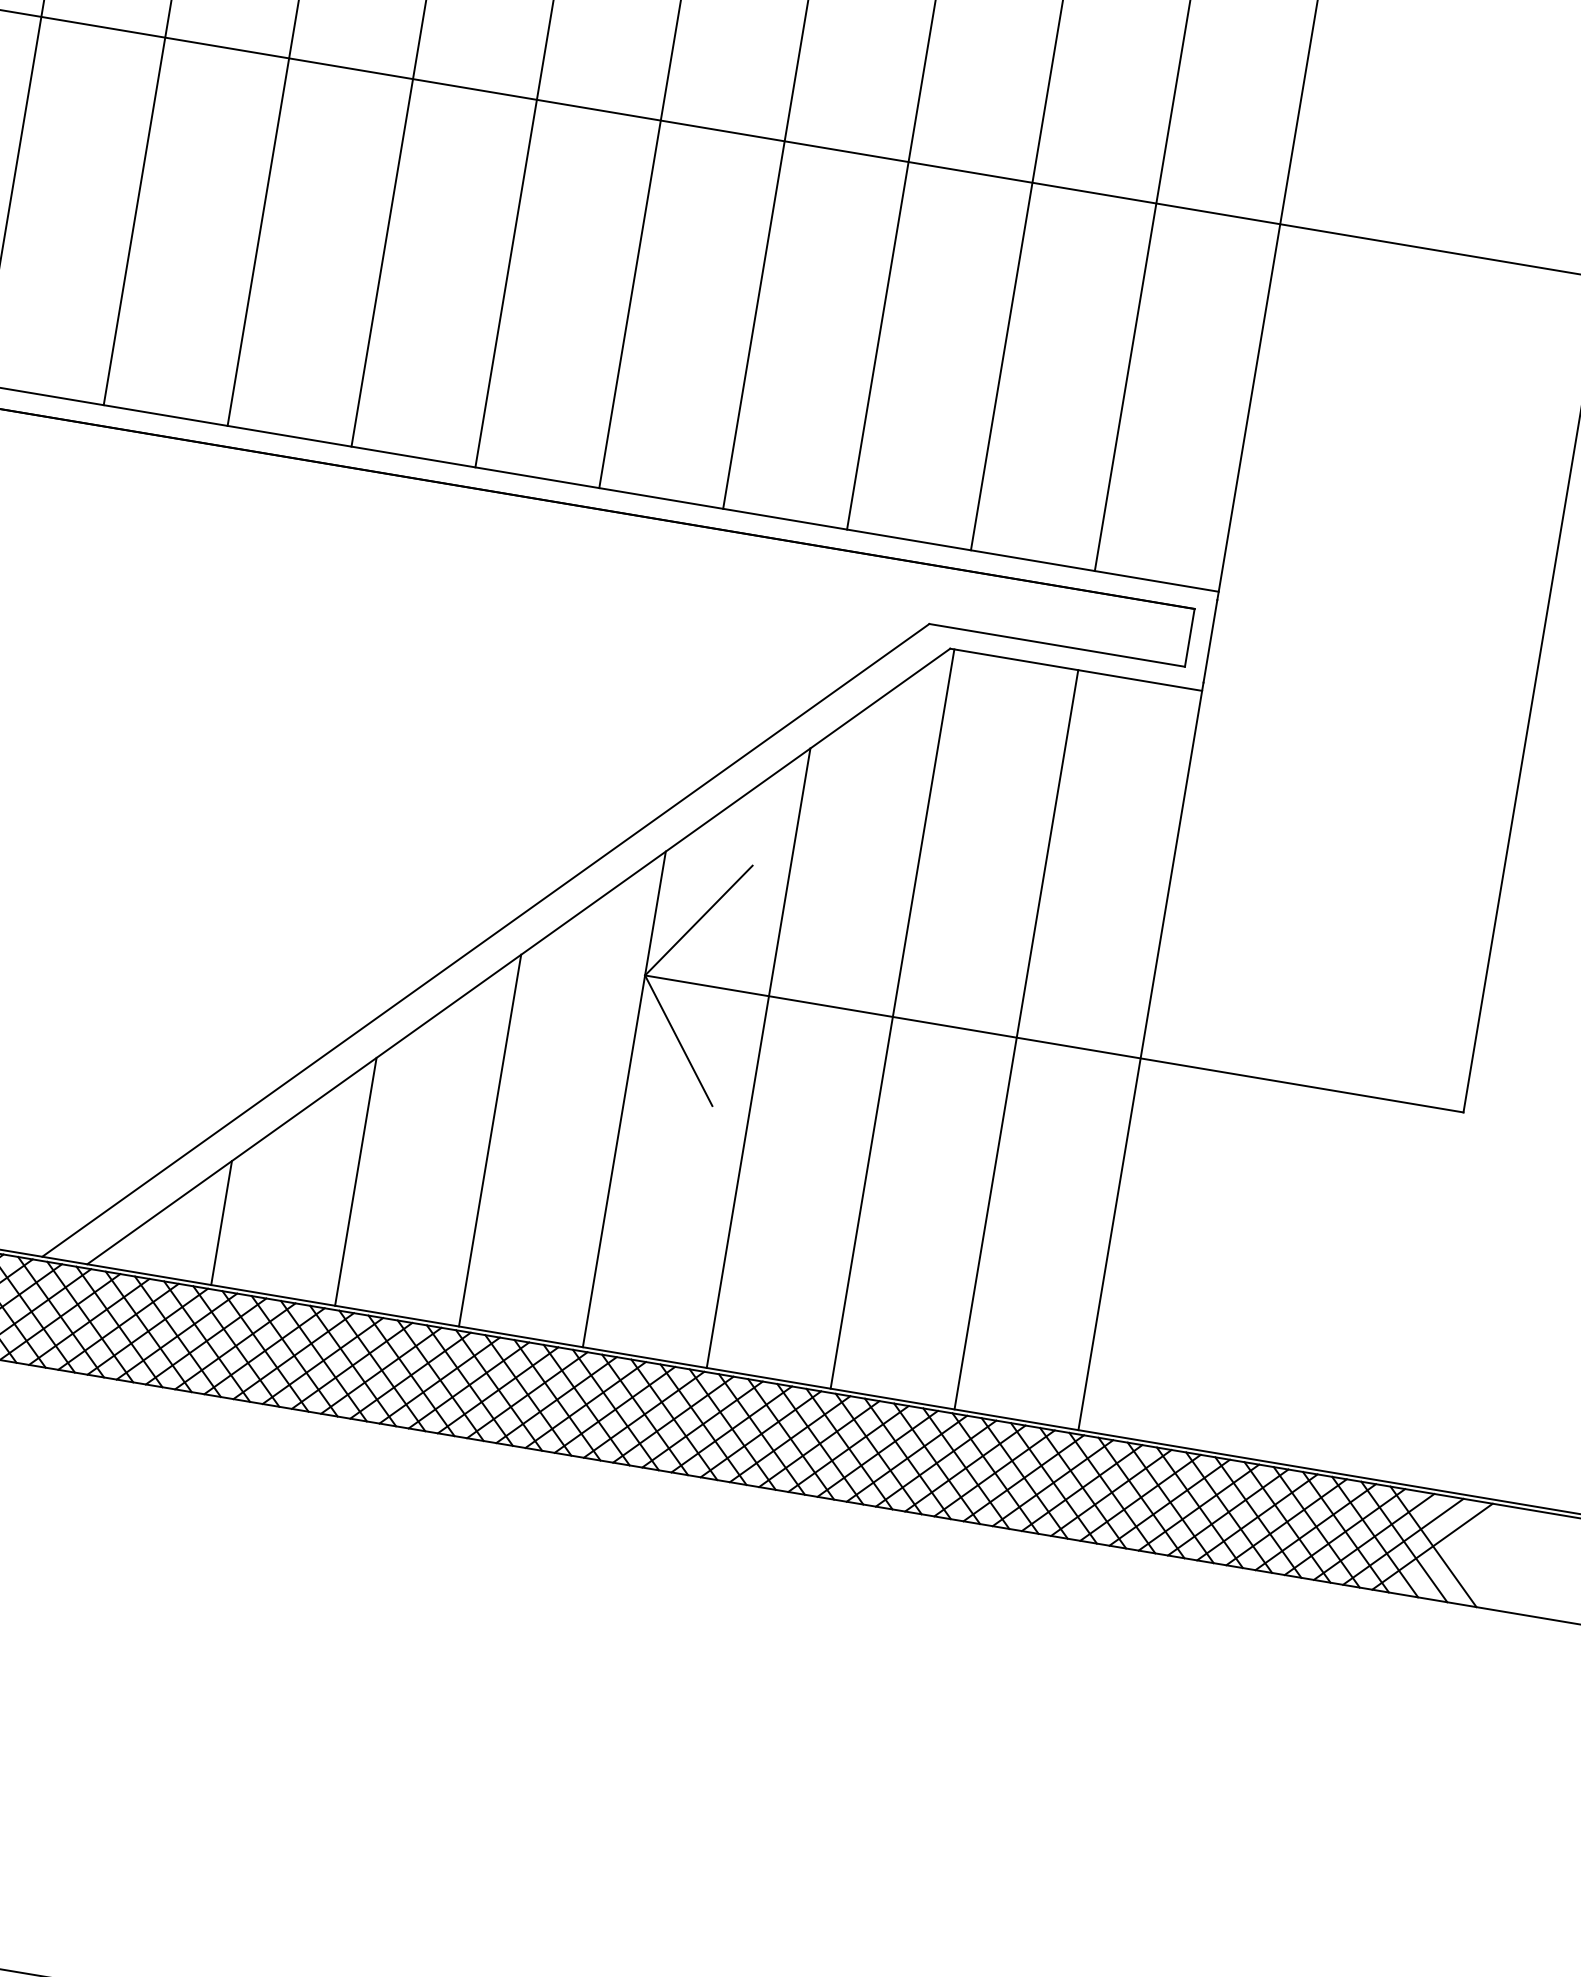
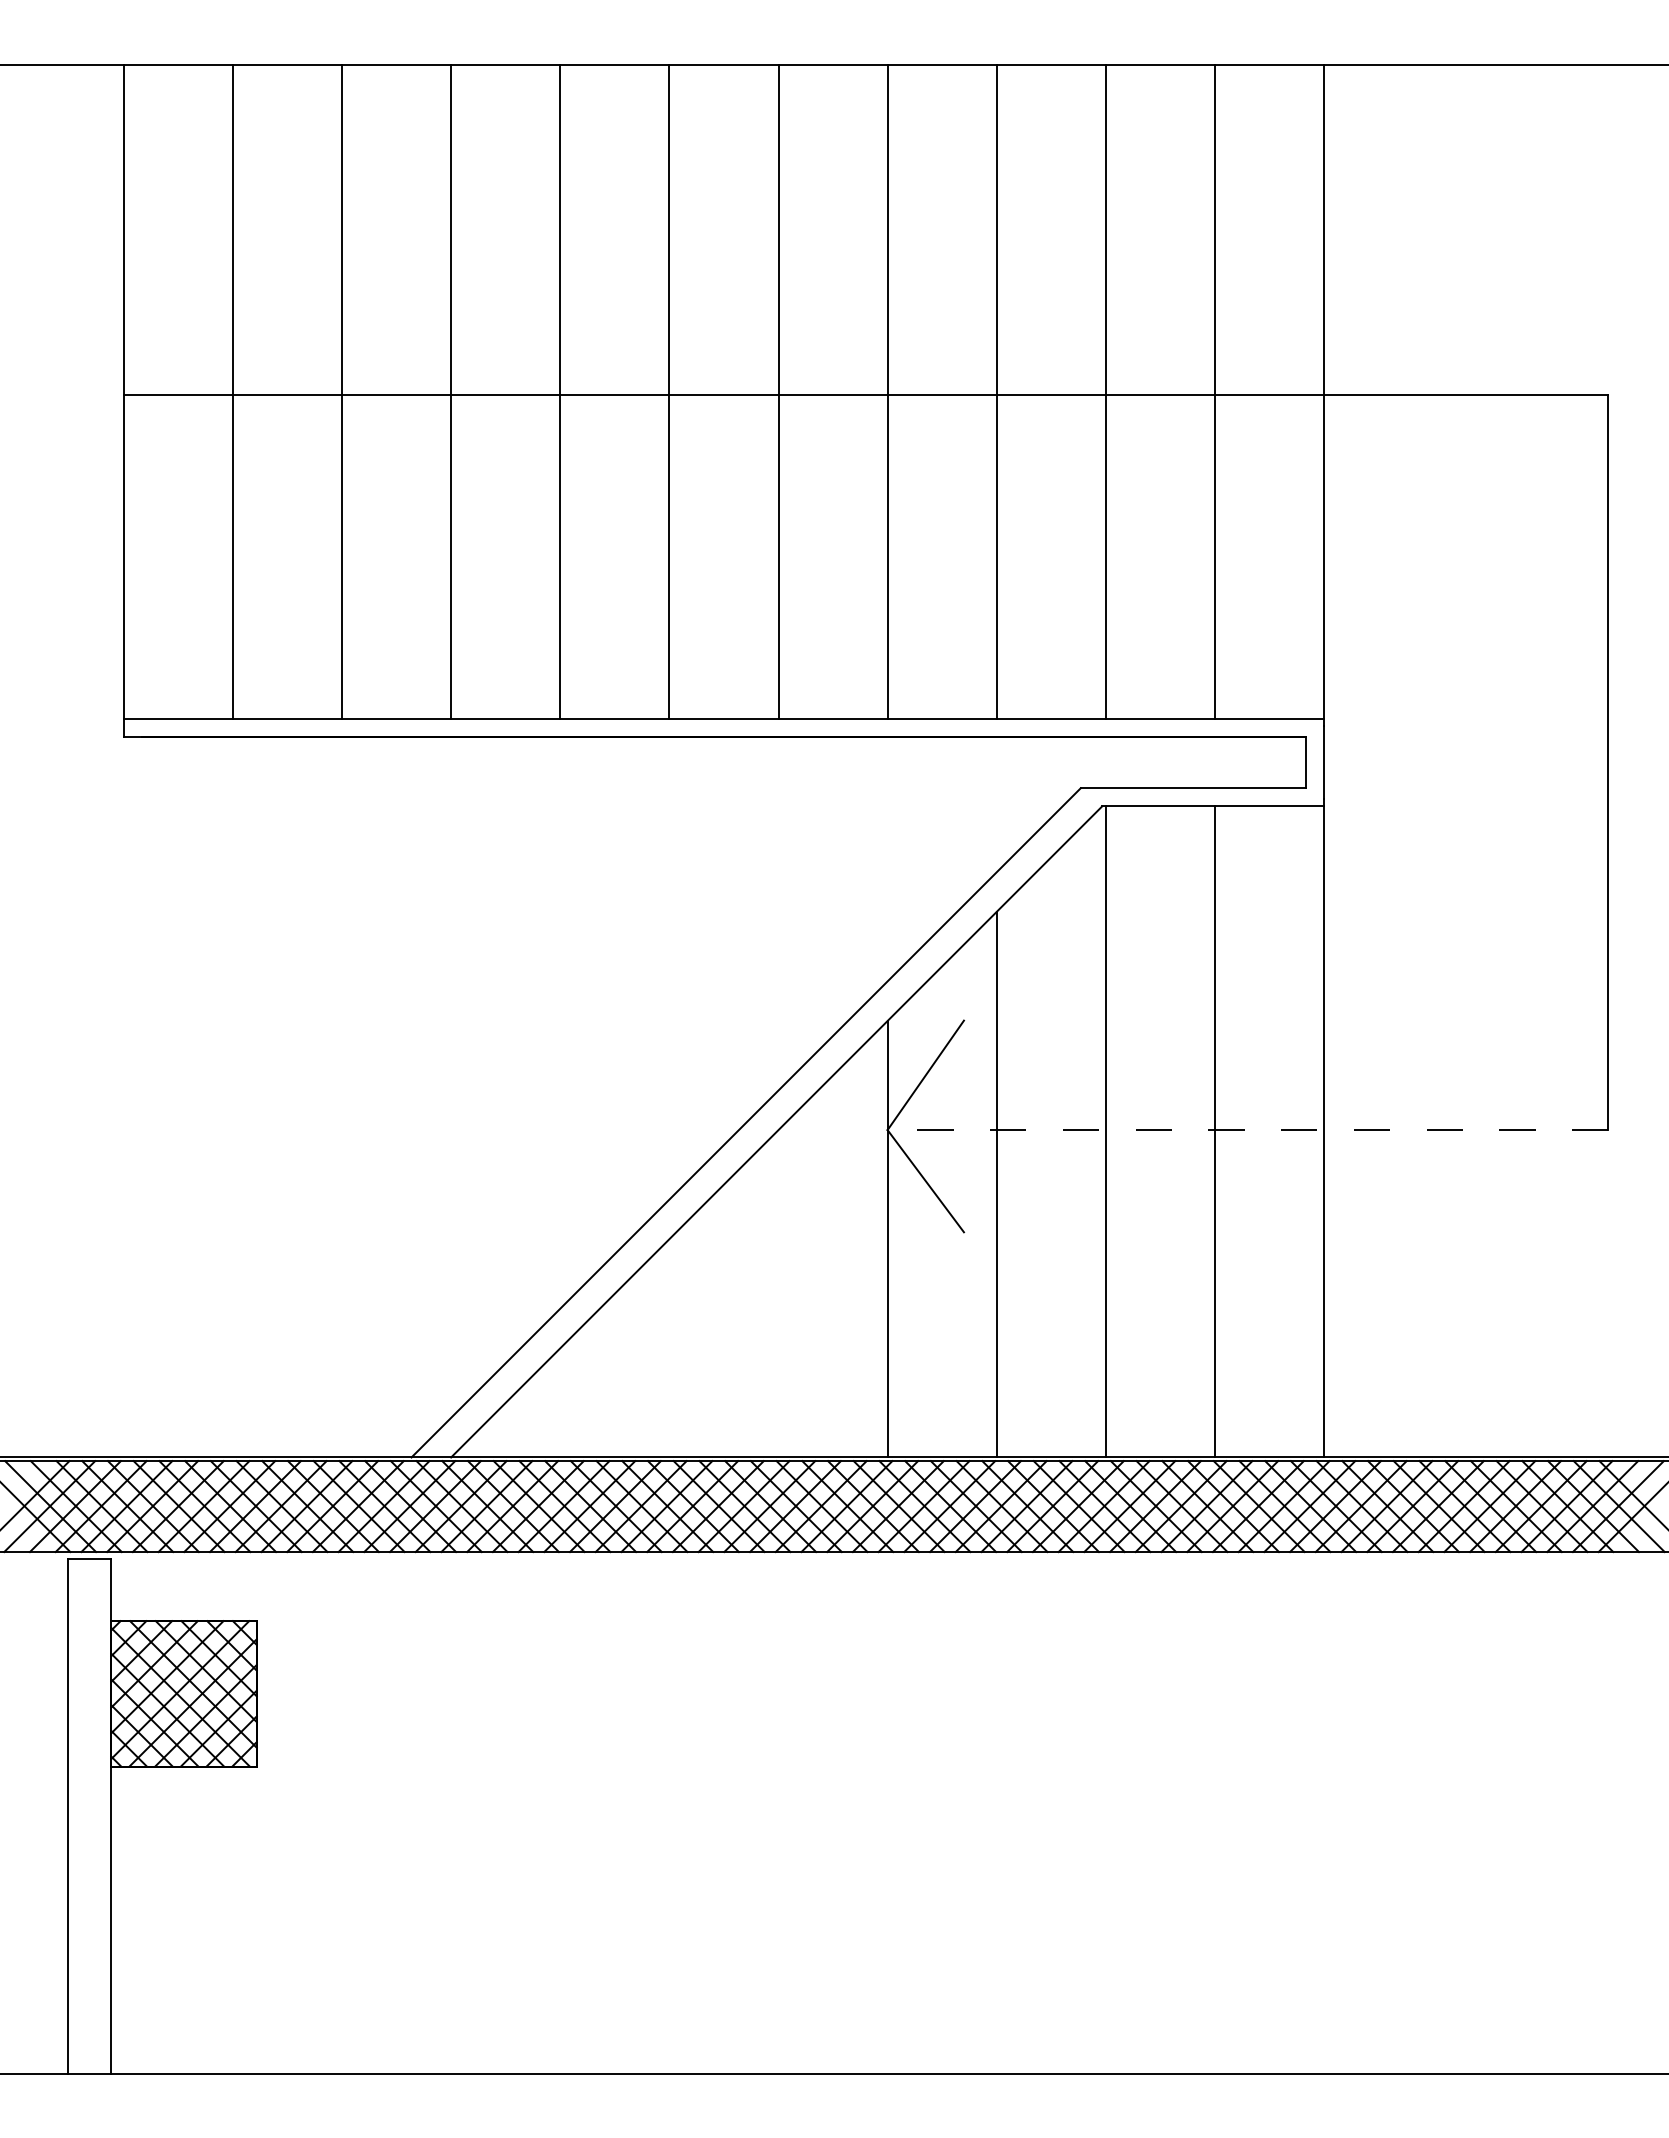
line: (1053, 1044) -> (1247, 1130), solid -> dashed
line: (490, 1140) -> (778, 1293), removed
line: (355, 1182) -> (669, 1348), removed
line: (221, 1222) -> (560, 1402), removed

